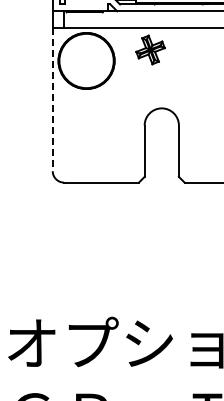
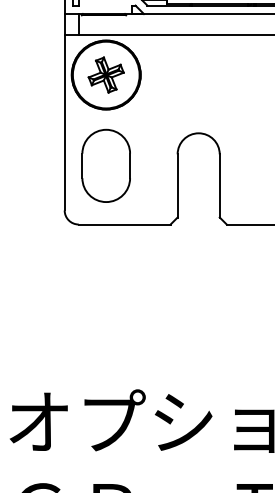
part: (150, 49) -> (106, 74), moved
line: (52, 100) -> (64, 123), dashed -> solid
part: (86, 134) -> (106, 165), added

